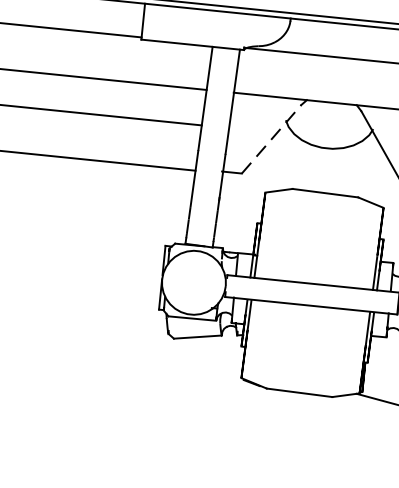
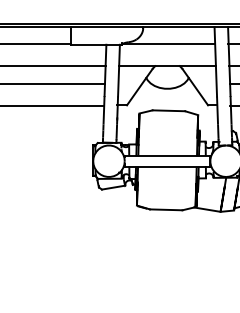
line: (273, 138) -> (140, 86), dashed -> solid

